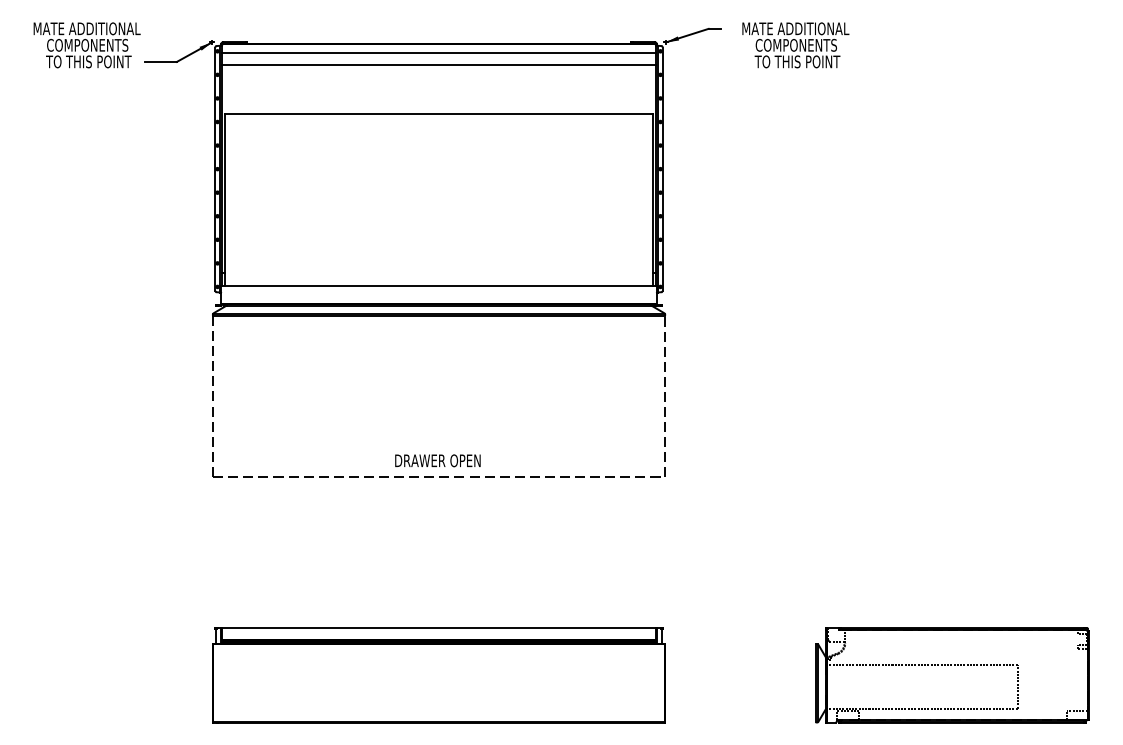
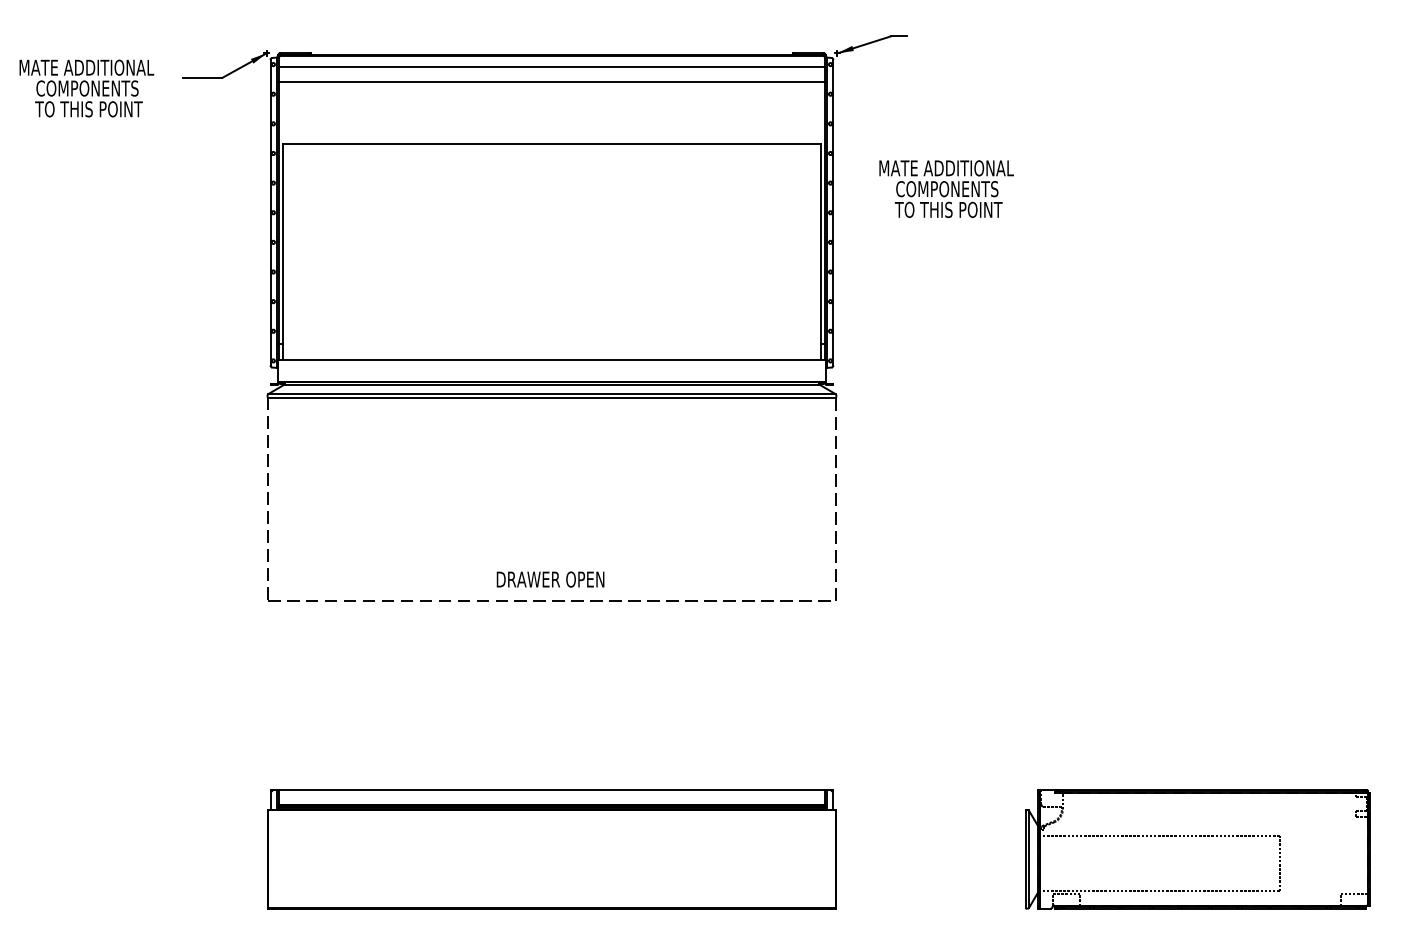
text: (86, 45) -> (86, 88), moved
text: (795, 45) -> (946, 189), moved

